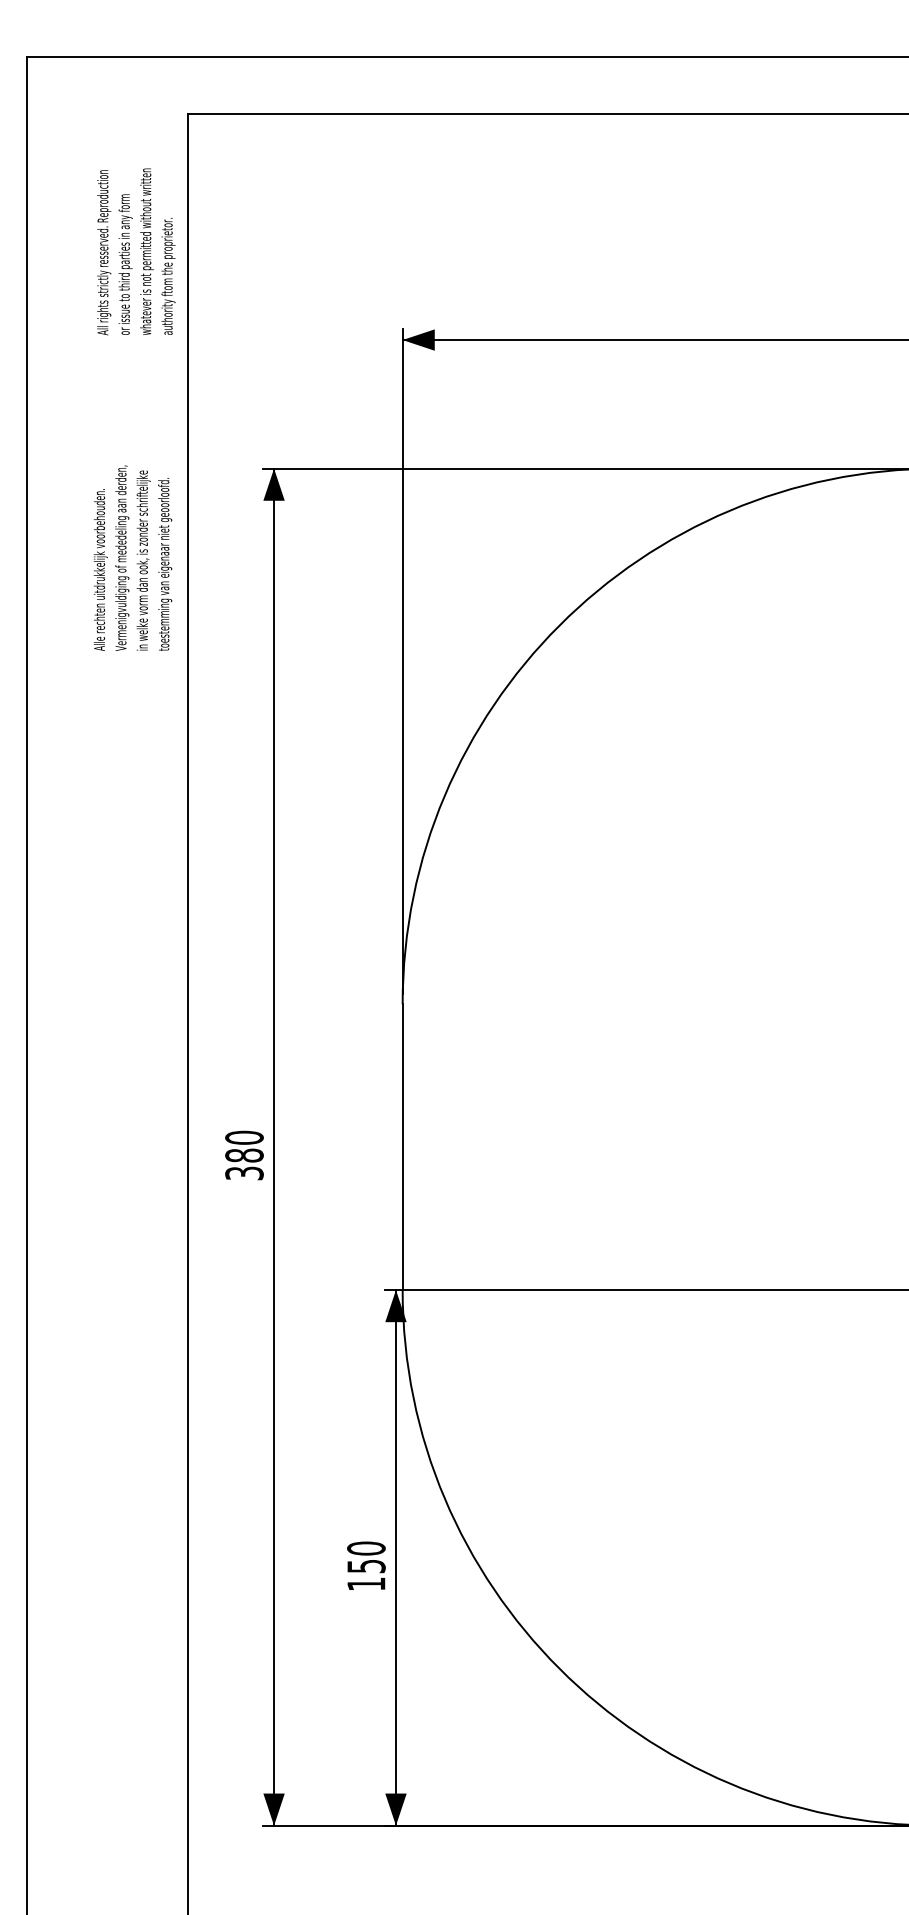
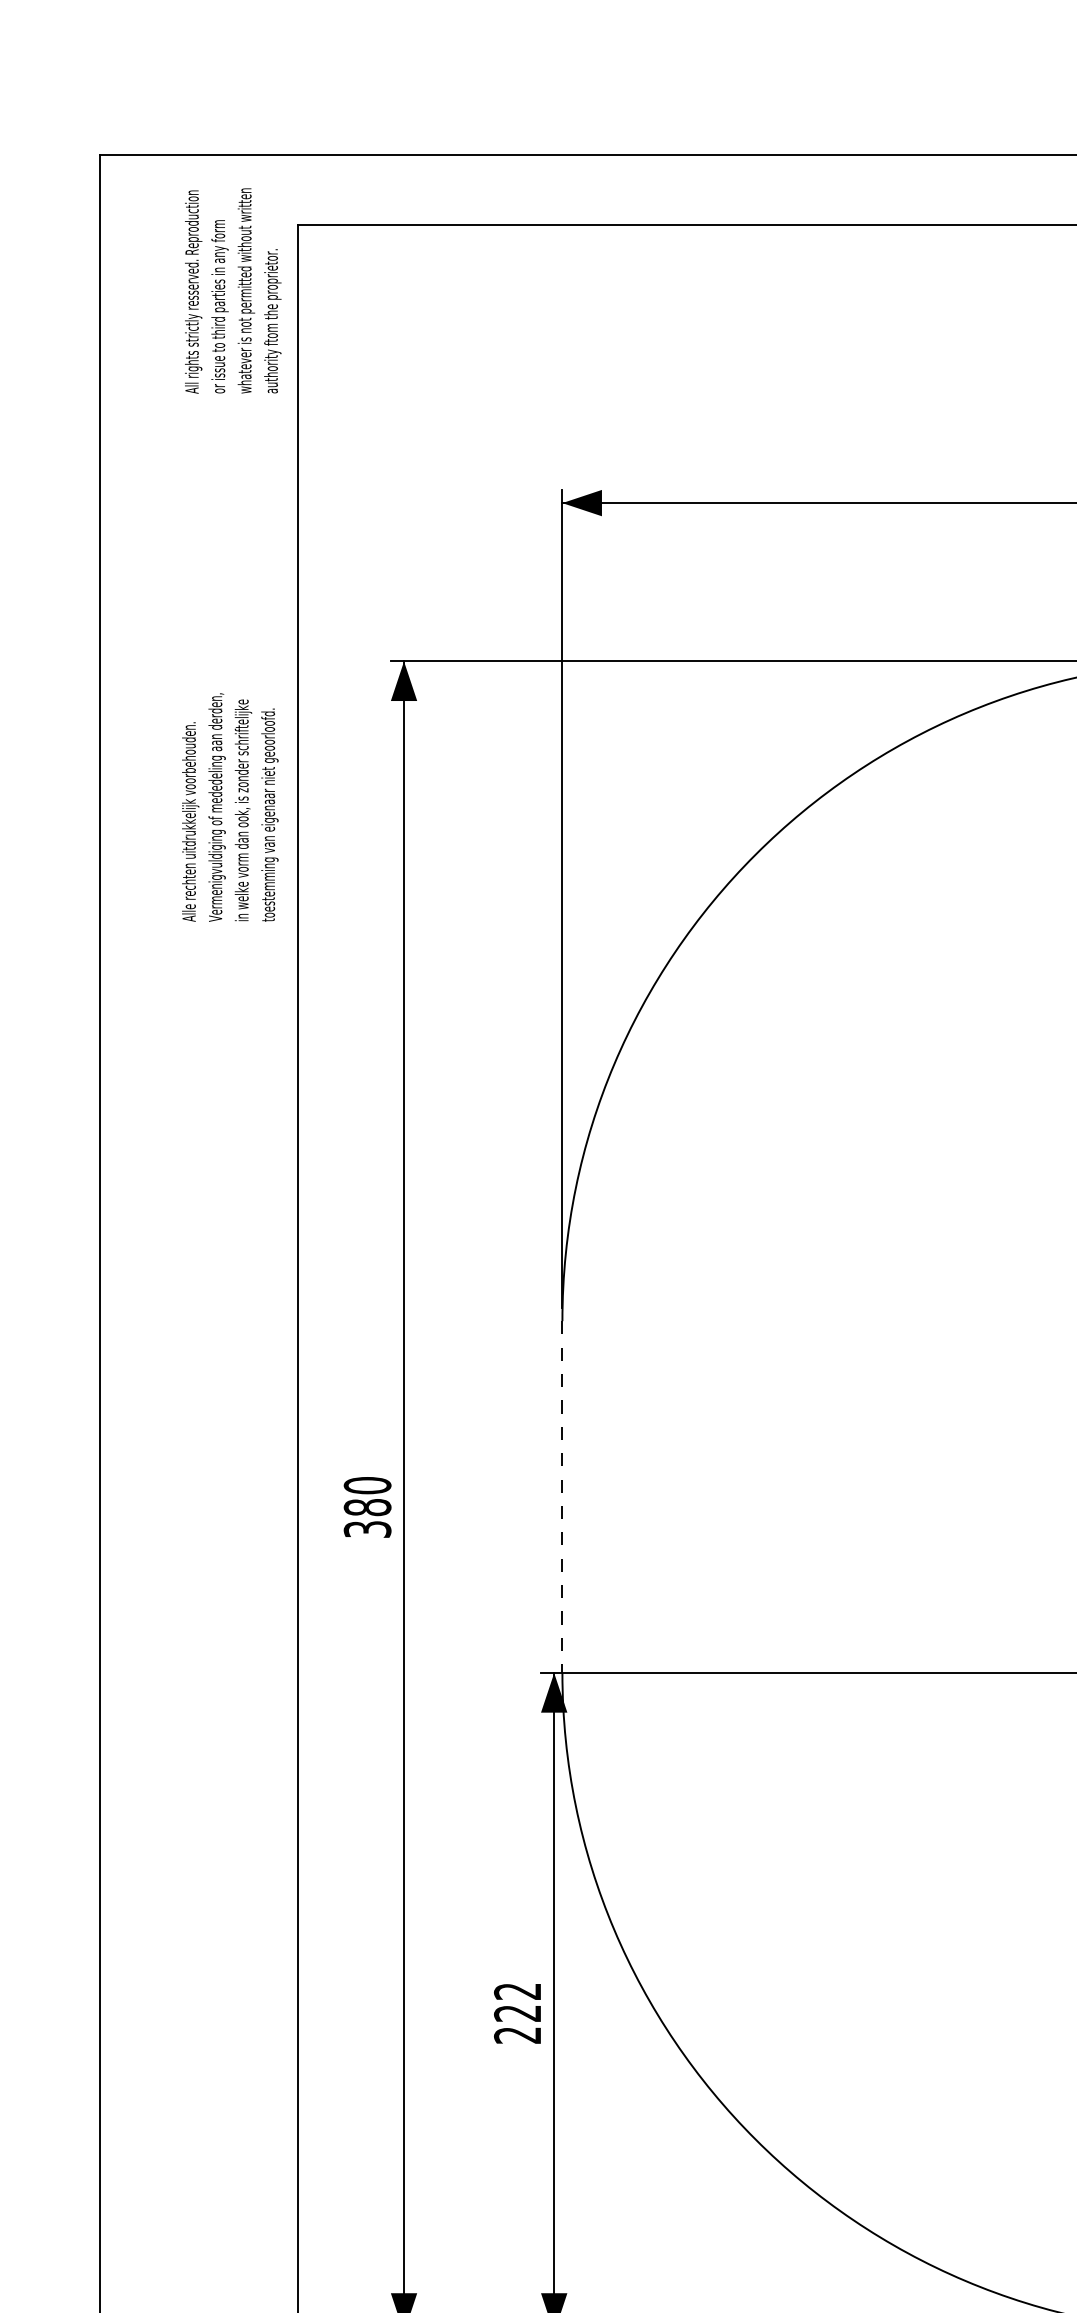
text: (136, 251) -> (233, 290), moved
text: (132, 557) -> (229, 806), moved
line: (402, 1147) -> (562, 1497), solid -> dashed
text: (366, 1565) -> (517, 2012), 150 -> 222

